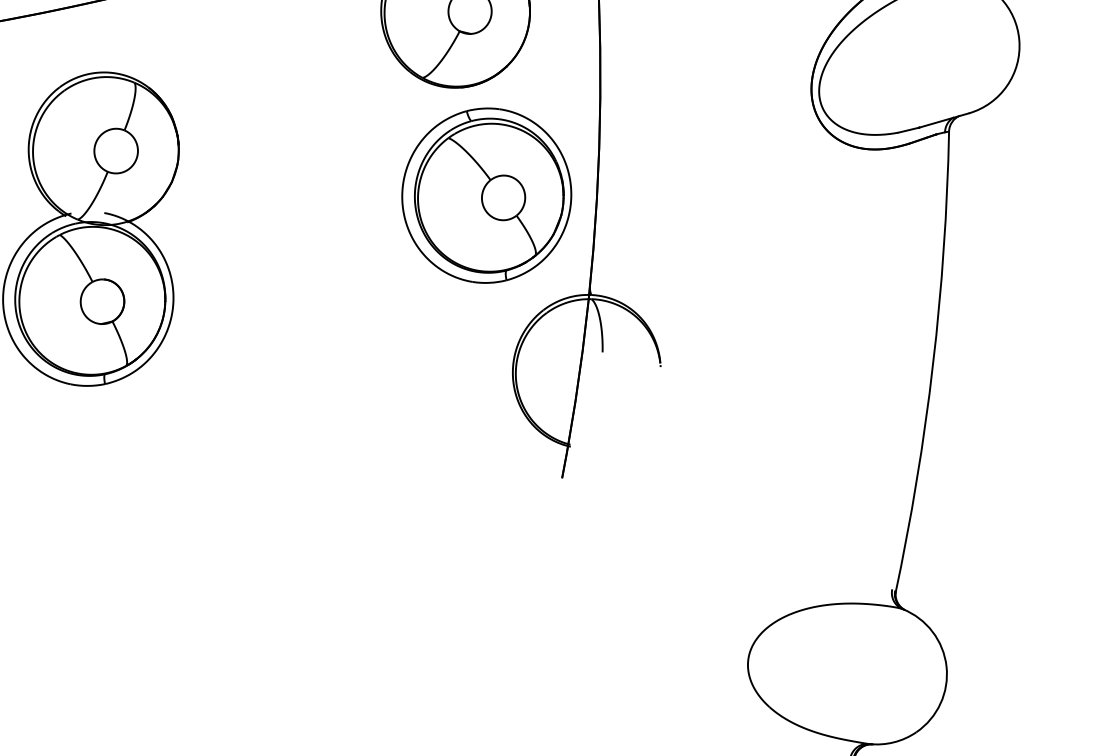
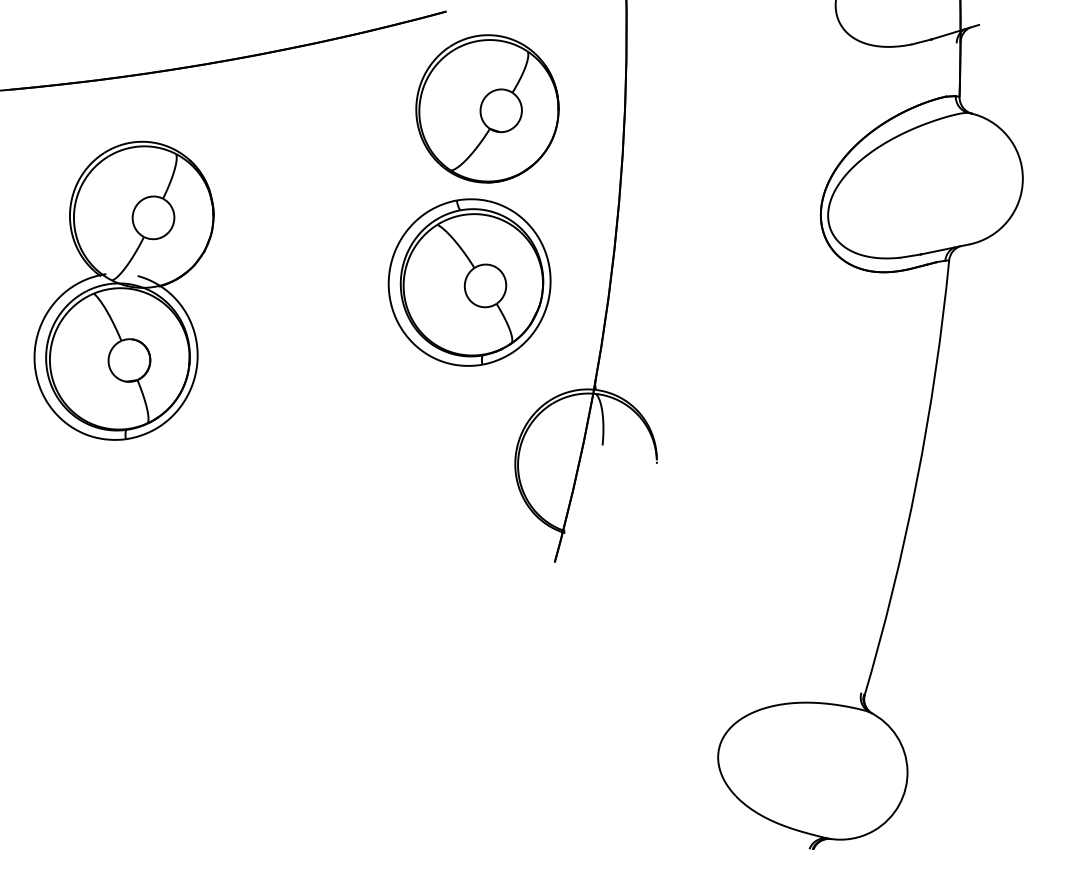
part: (486, 195) -> (469, 282), moved

